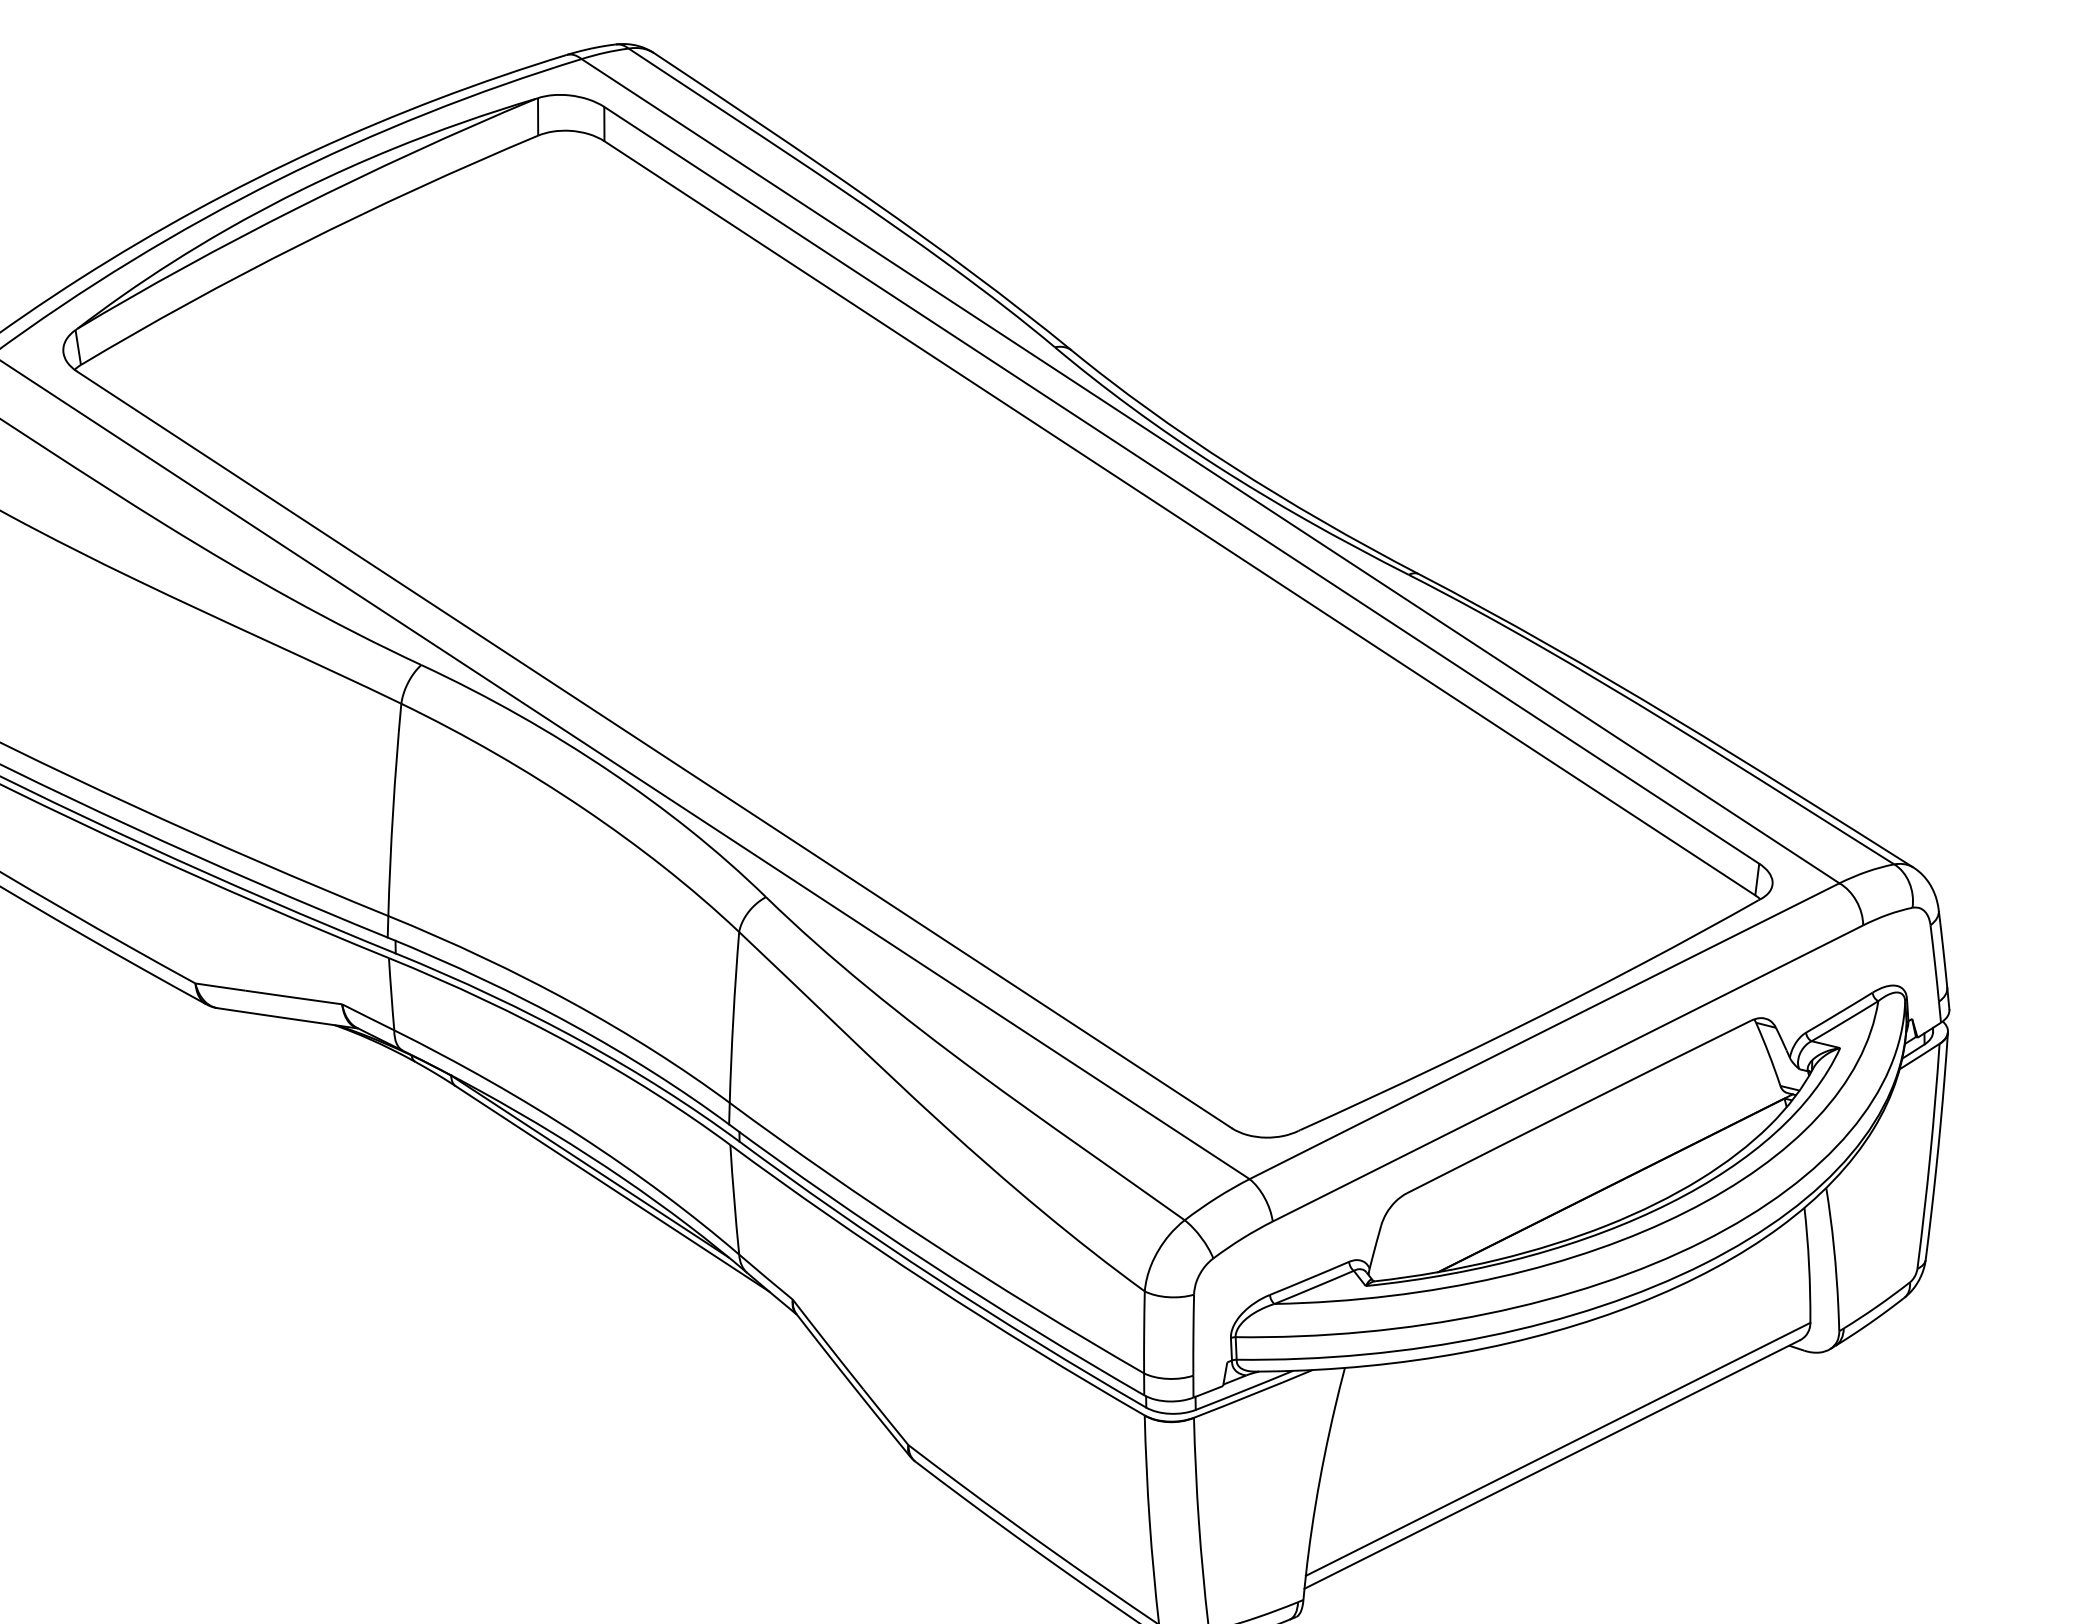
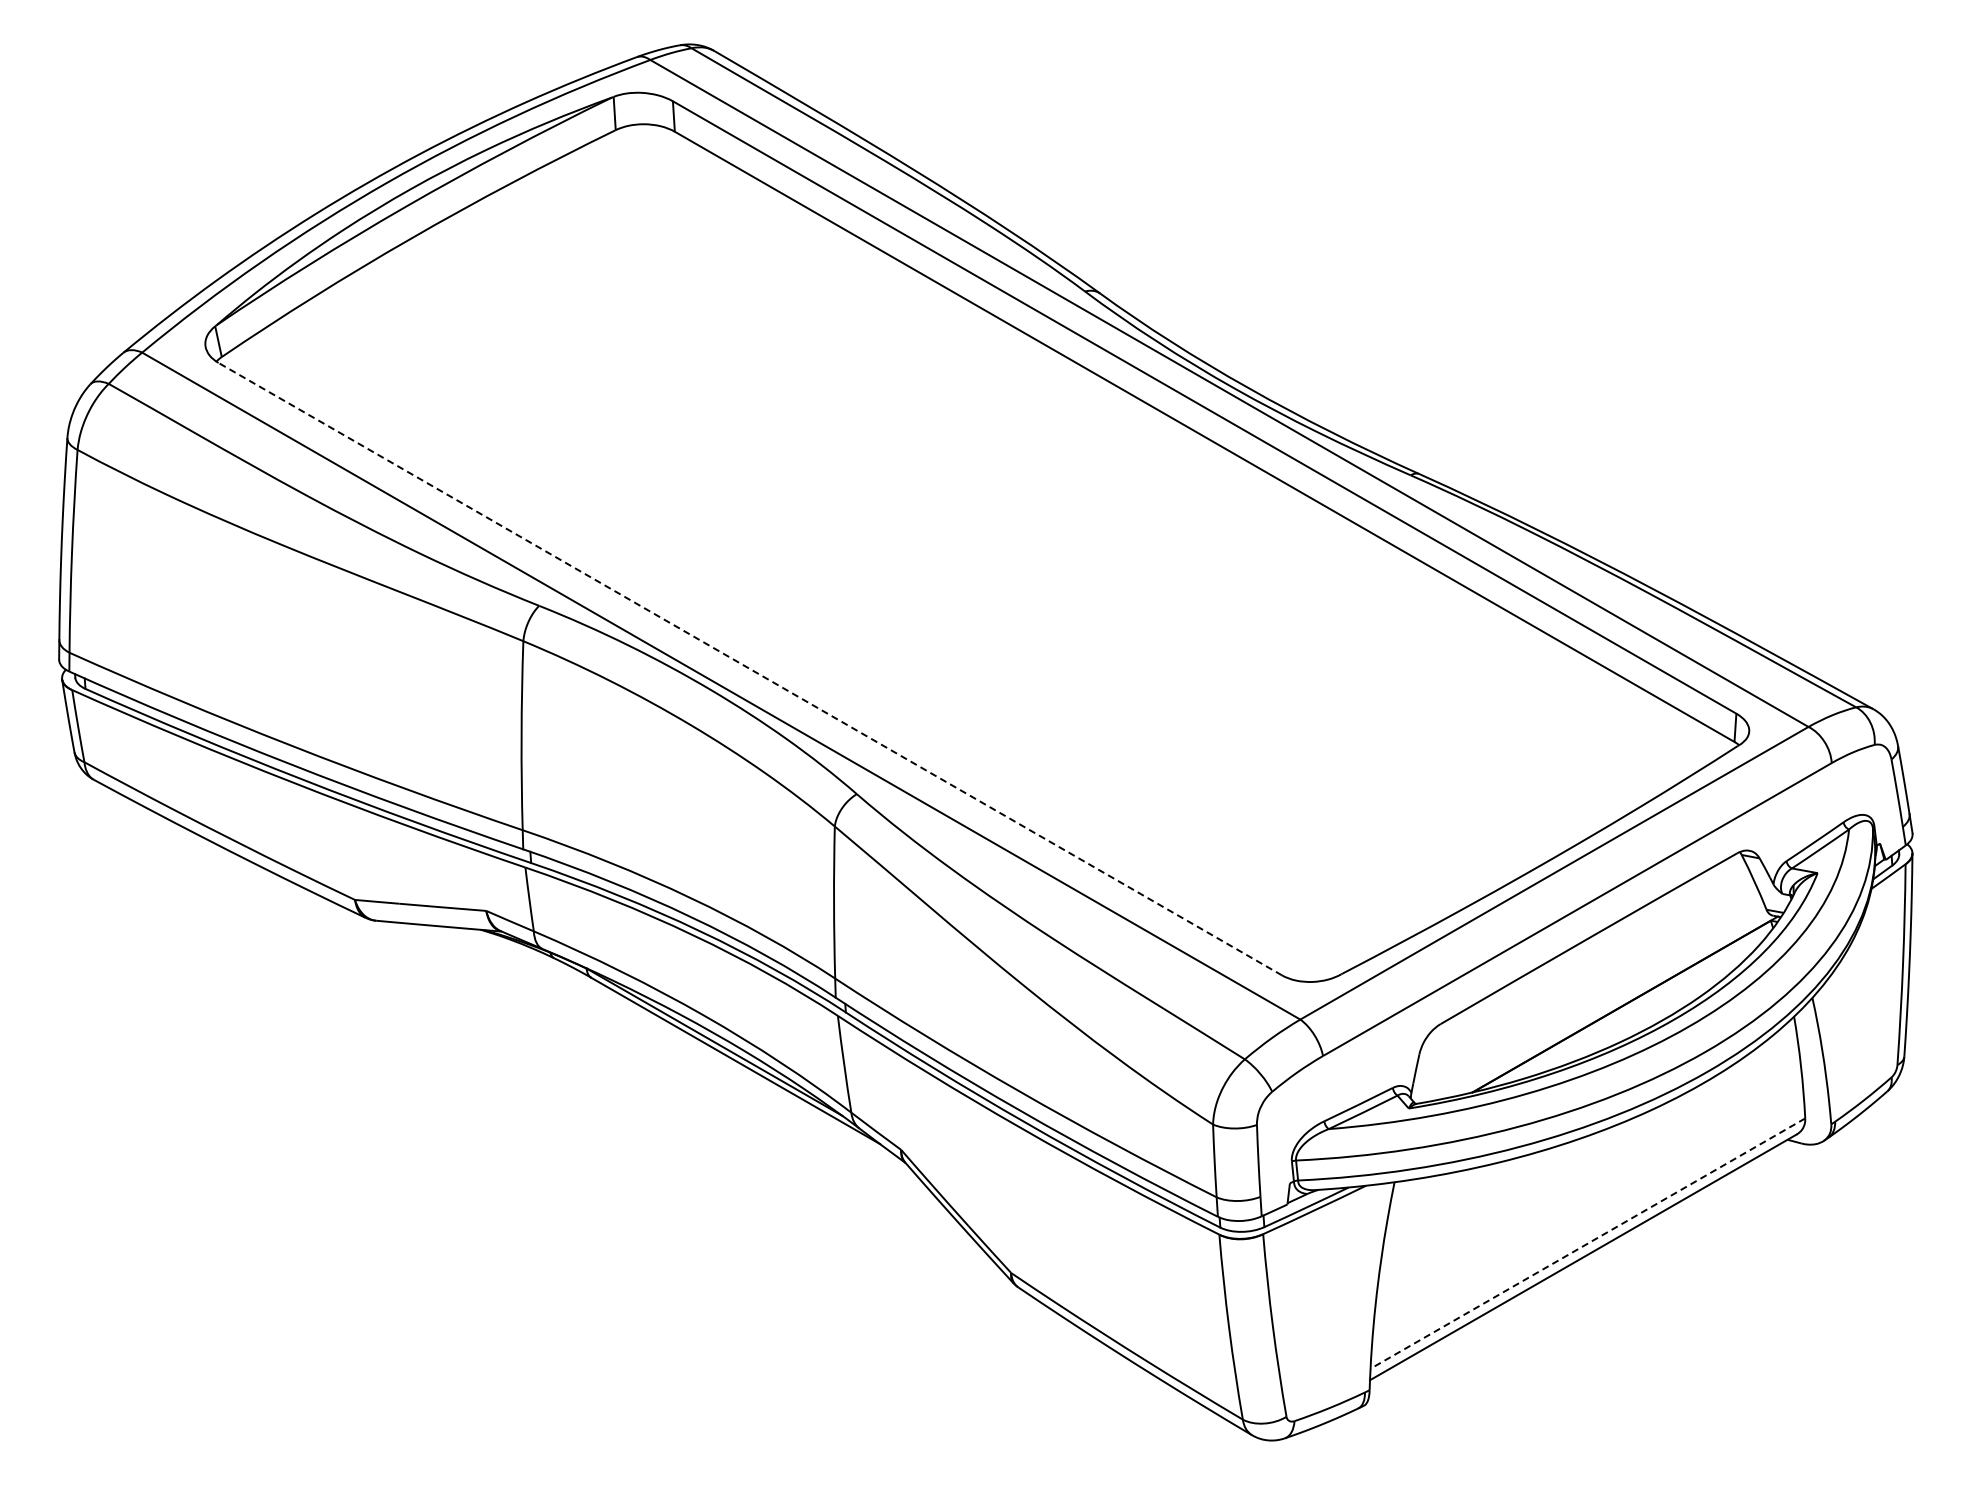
line: (654, 750) -> (750, 669), solid -> dashed
line: (1557, 1449) -> (1587, 1243), solid -> dashed

